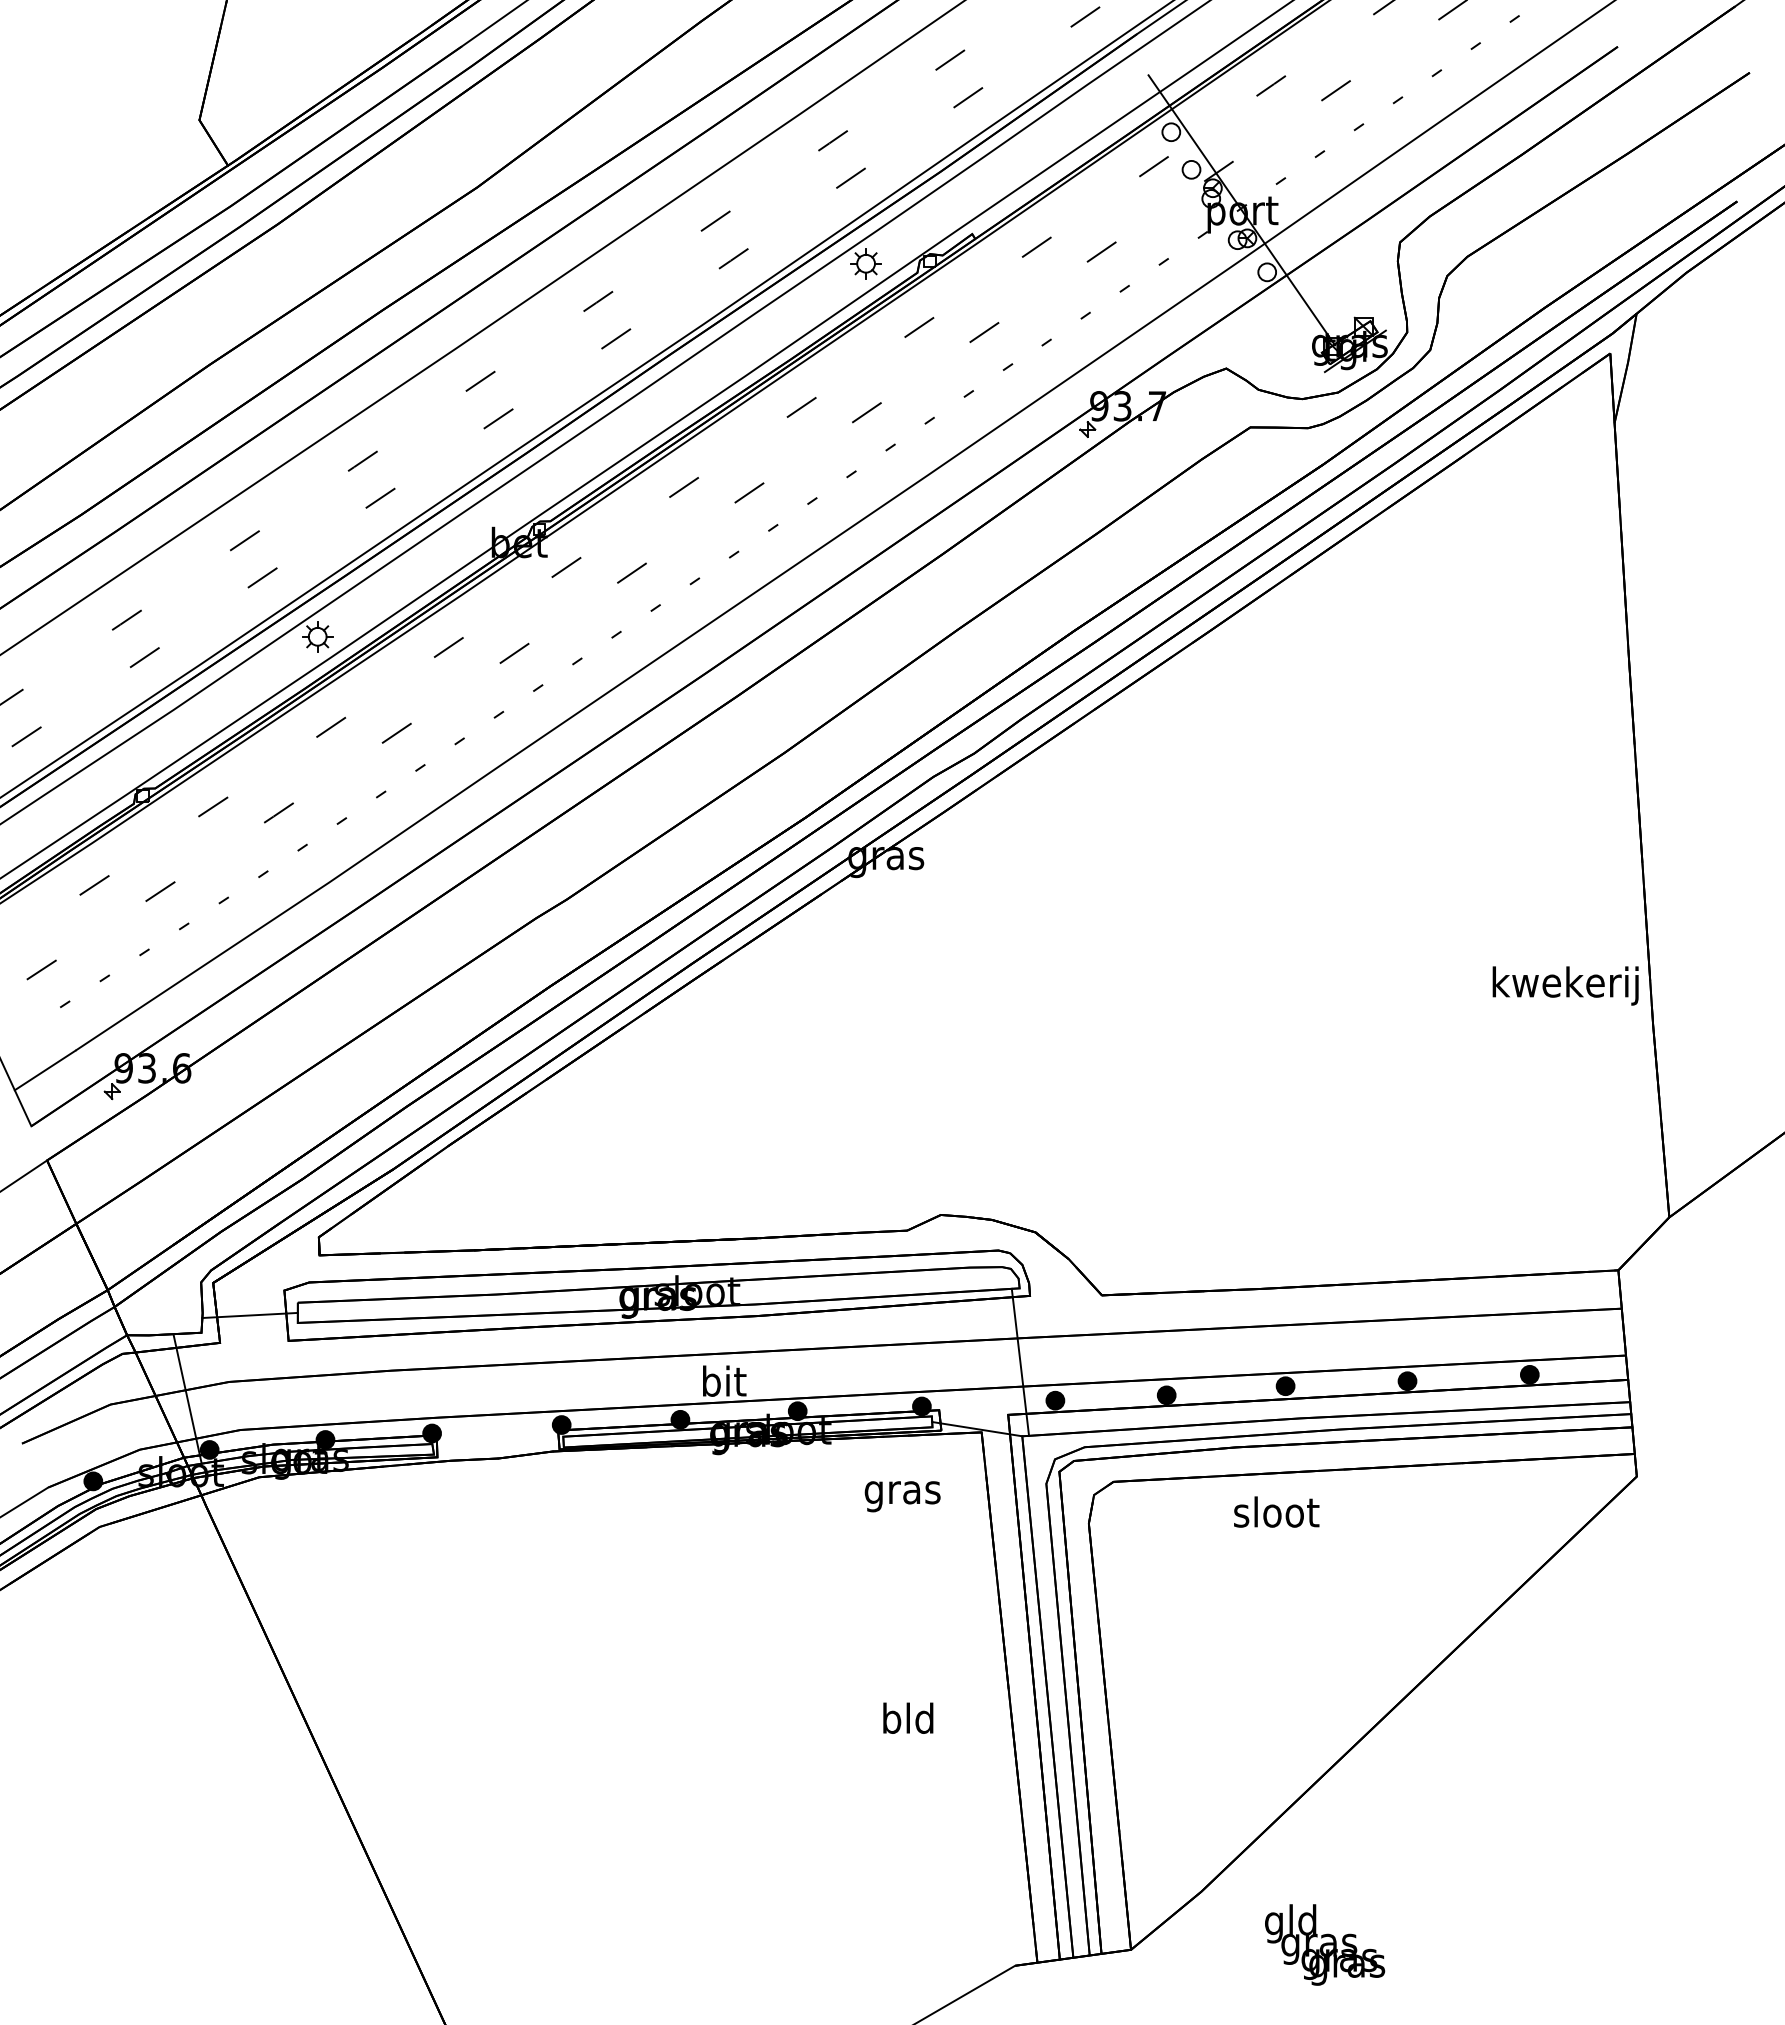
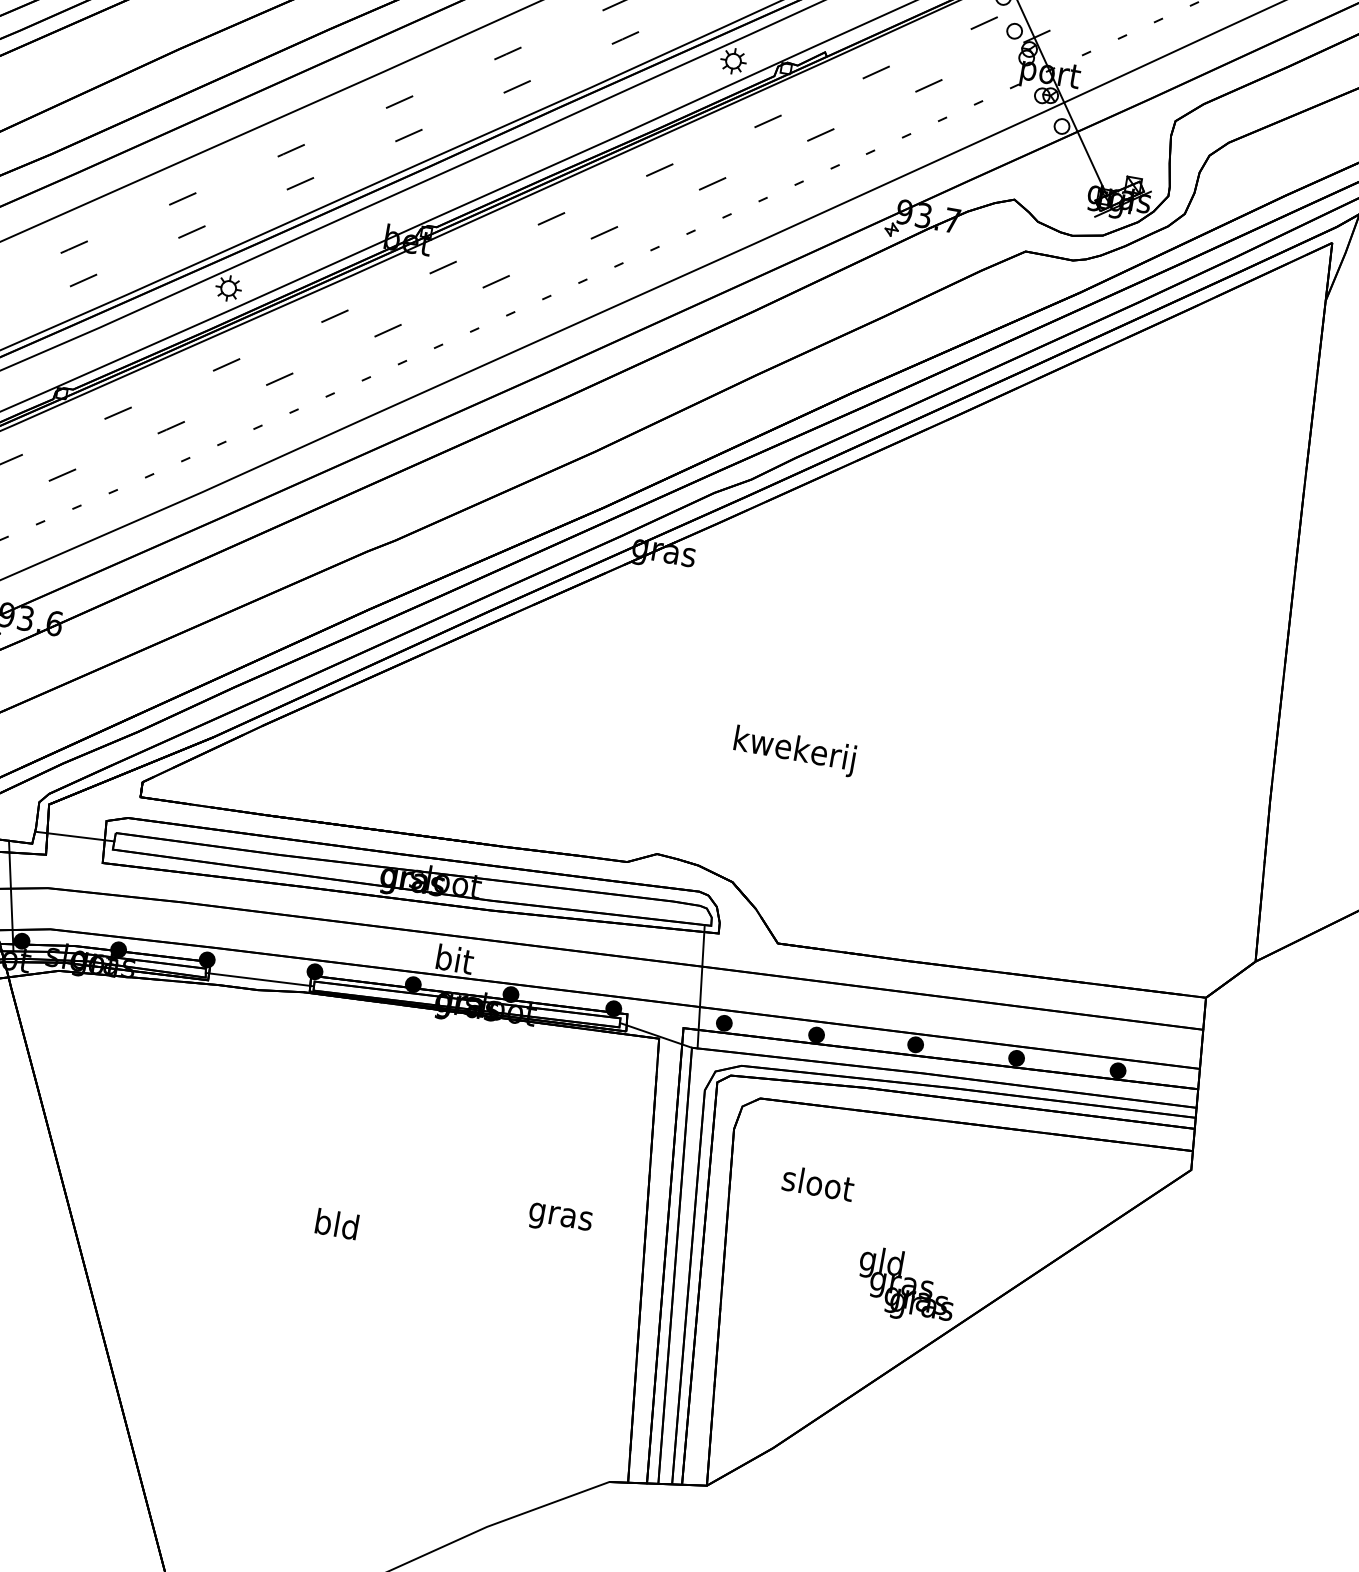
text: (1565, 985) -> (794, 750), moved
line: (498, 1445) -> (260, 979), added
text: (902, 1496) -> (560, 1219), moved
text: (1276, 1511) -> (818, 1182), moved
text: (908, 1717) -> (337, 1223), moved
text: (1325, 1944) -> (906, 1285), moved

